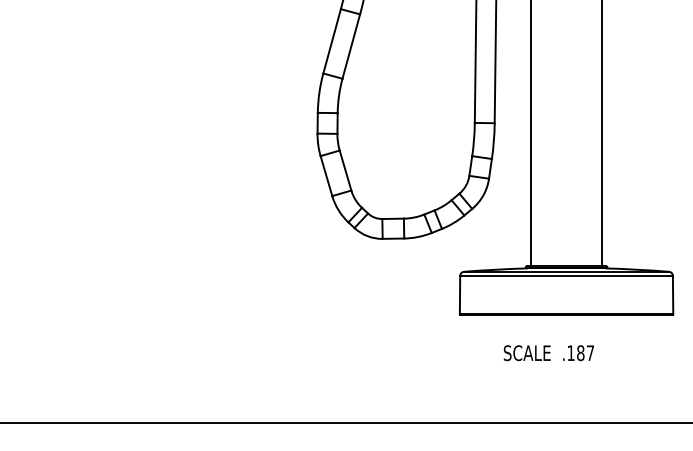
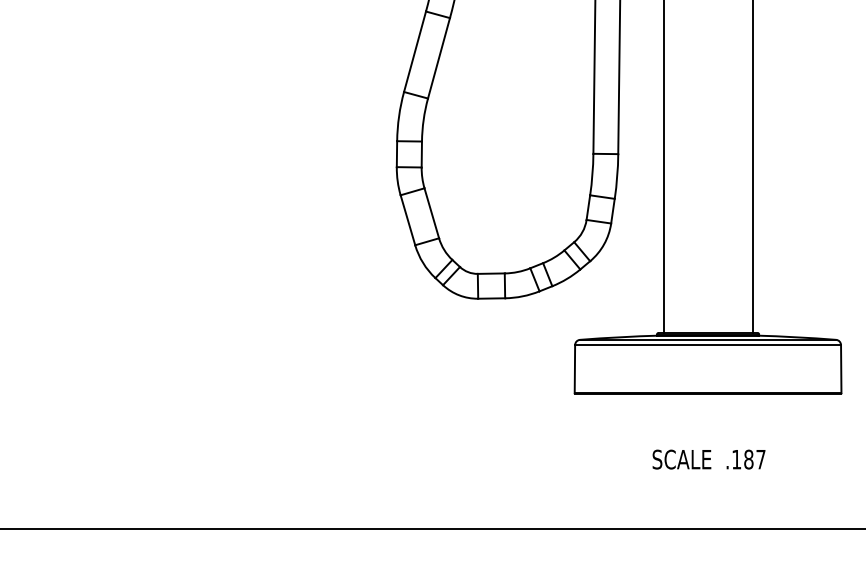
text: (548, 353) -> (708, 459), moved

